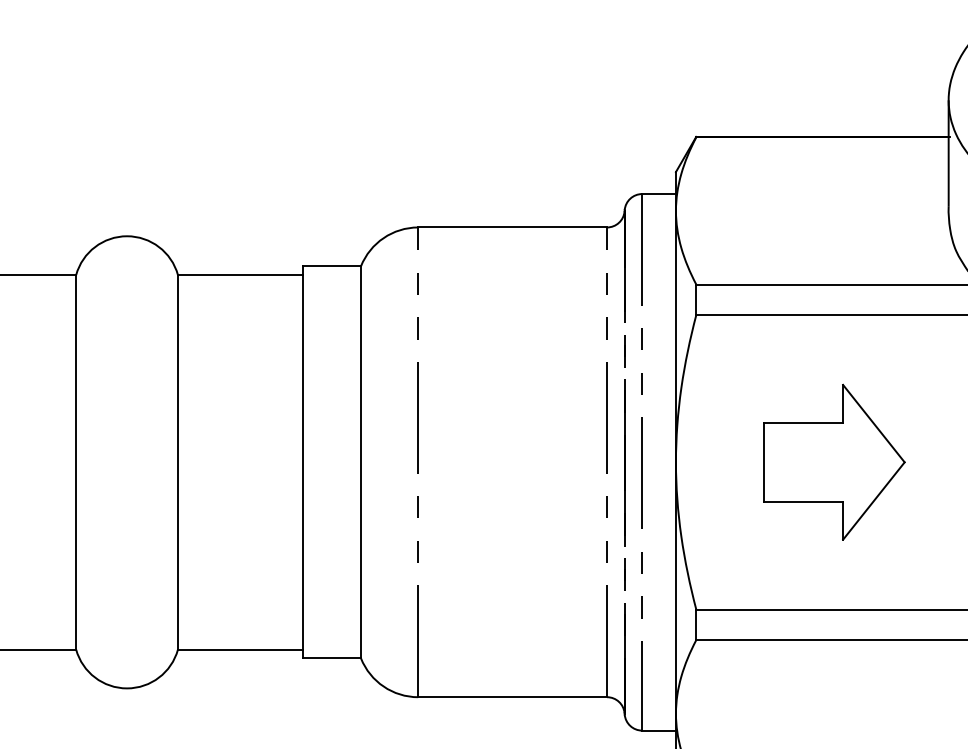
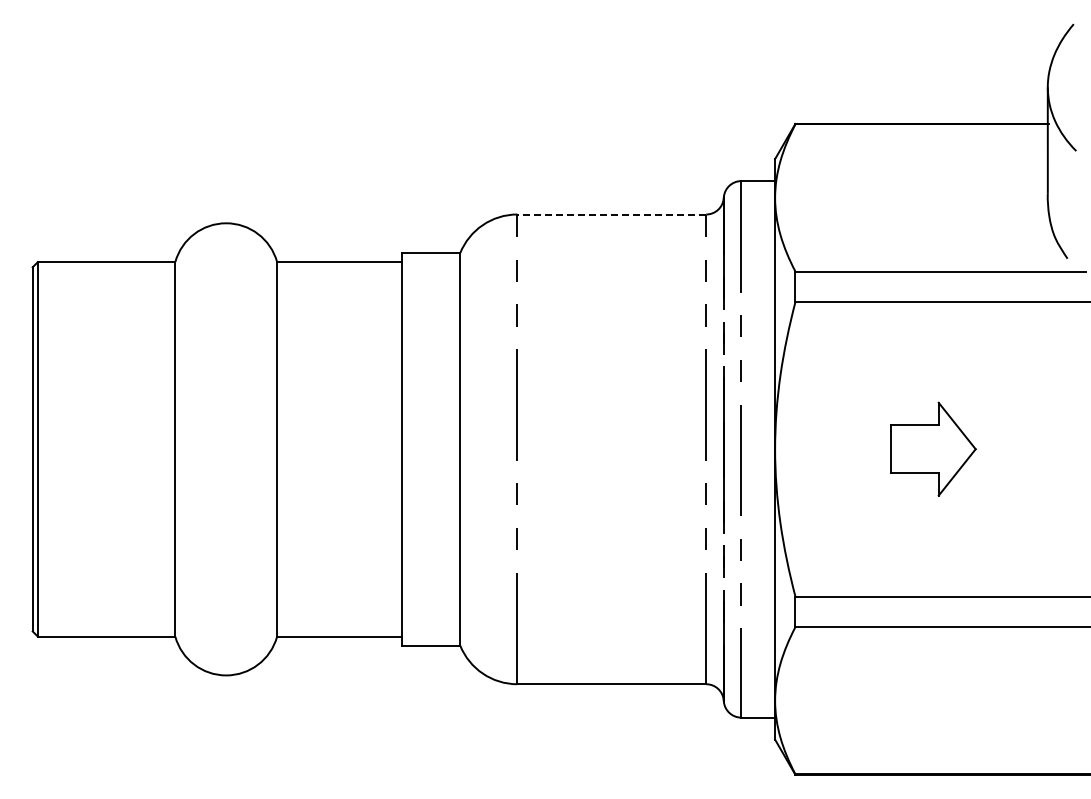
line: (512, 227) -> (611, 214), solid -> dashed
part: (834, 461) -> (933, 448), size x0.6

